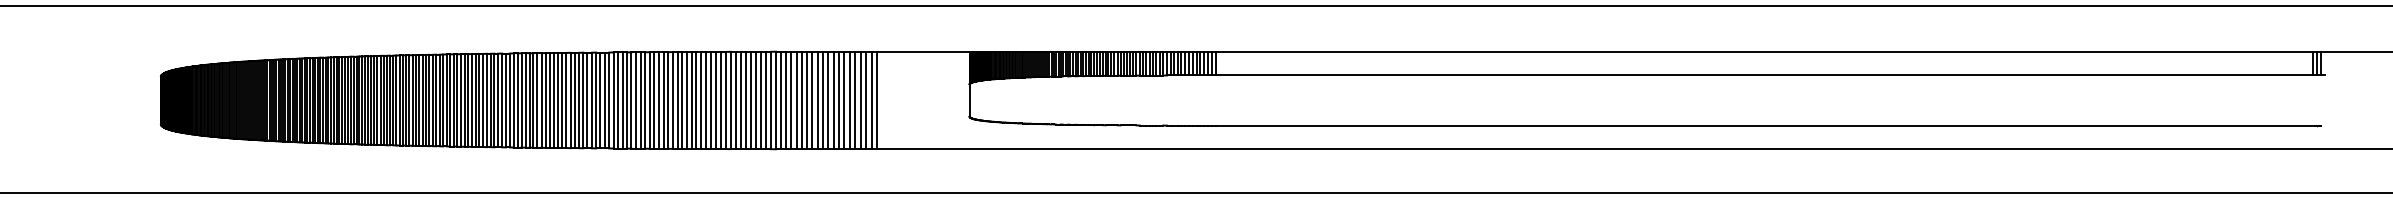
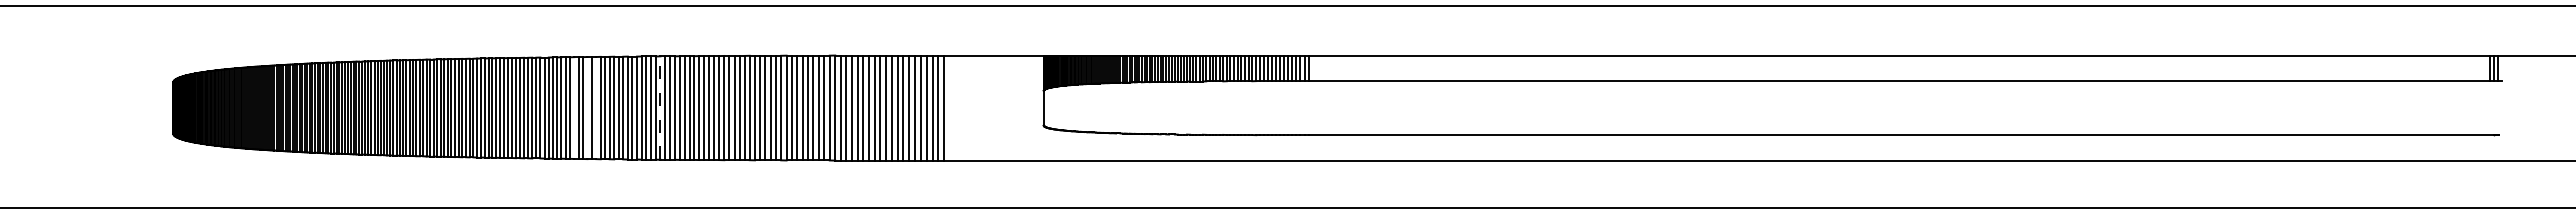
line: (533, 99) -> (574, 107), removed
line: (545, 100) -> (587, 108), removed
line: (554, 100) -> (596, 108), removed
line: (613, 100) -> (660, 108), solid -> dashed

